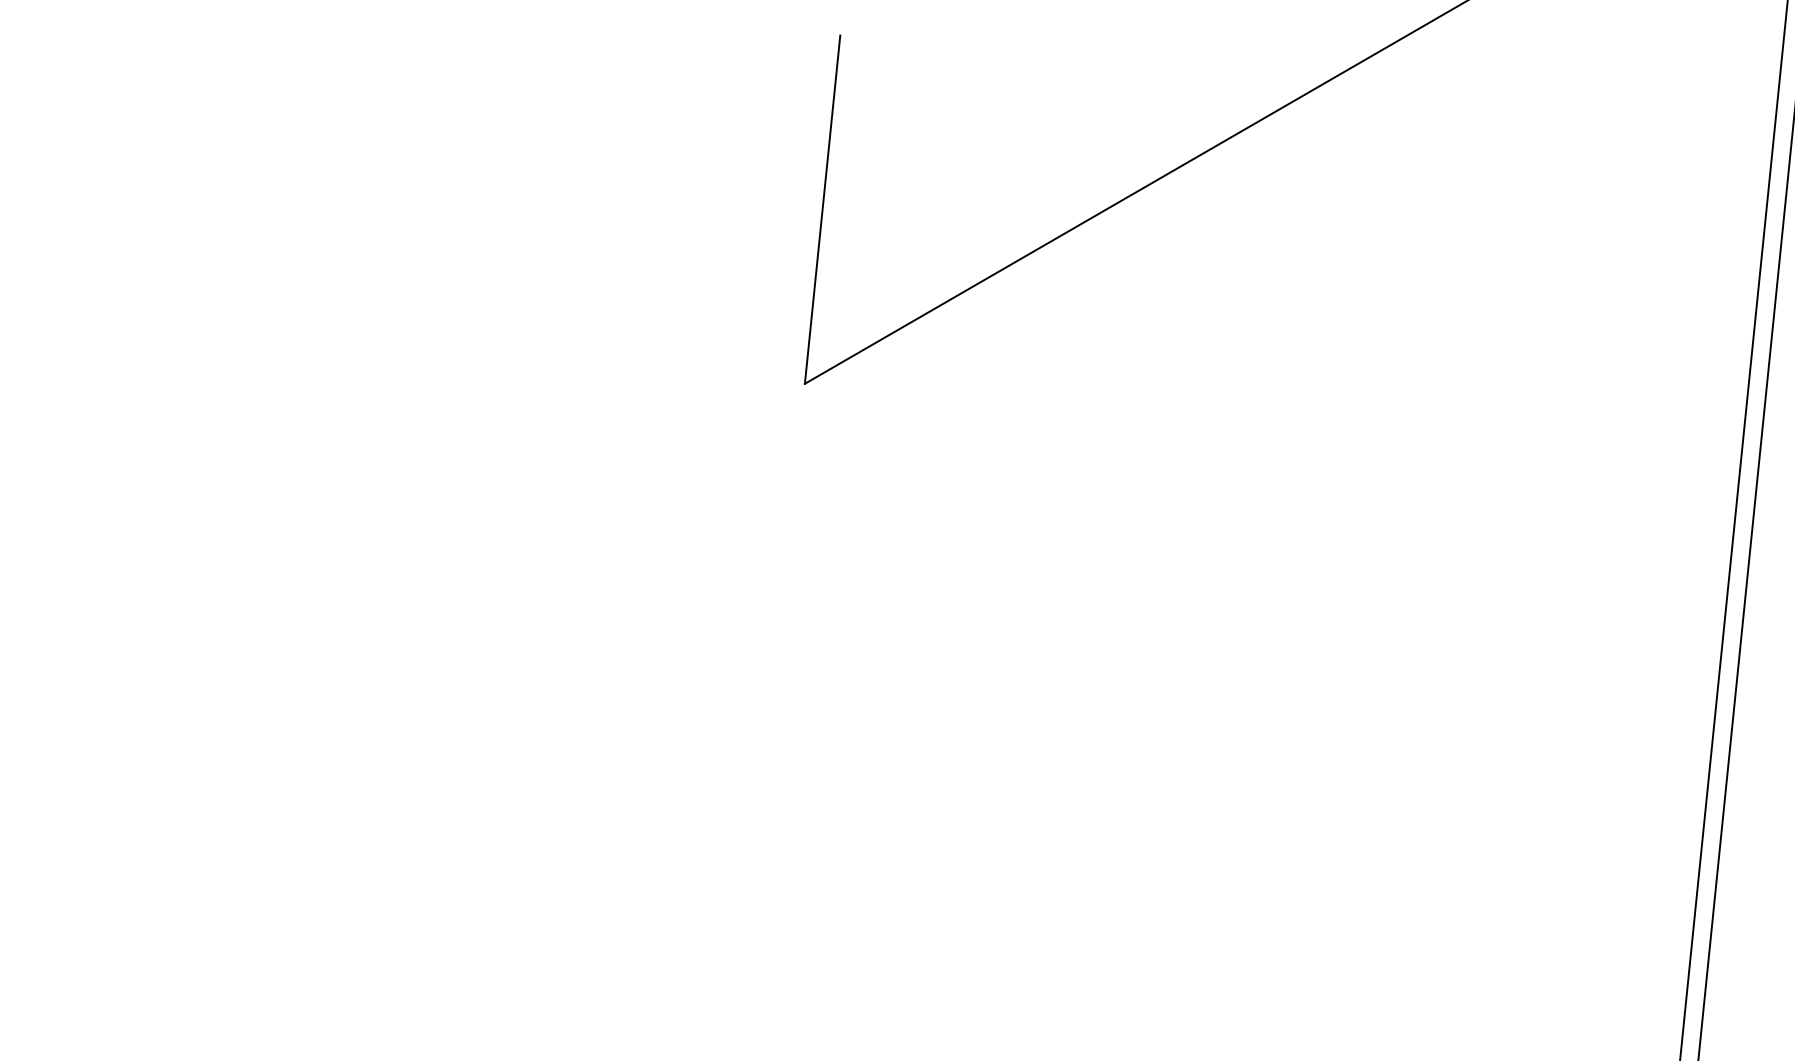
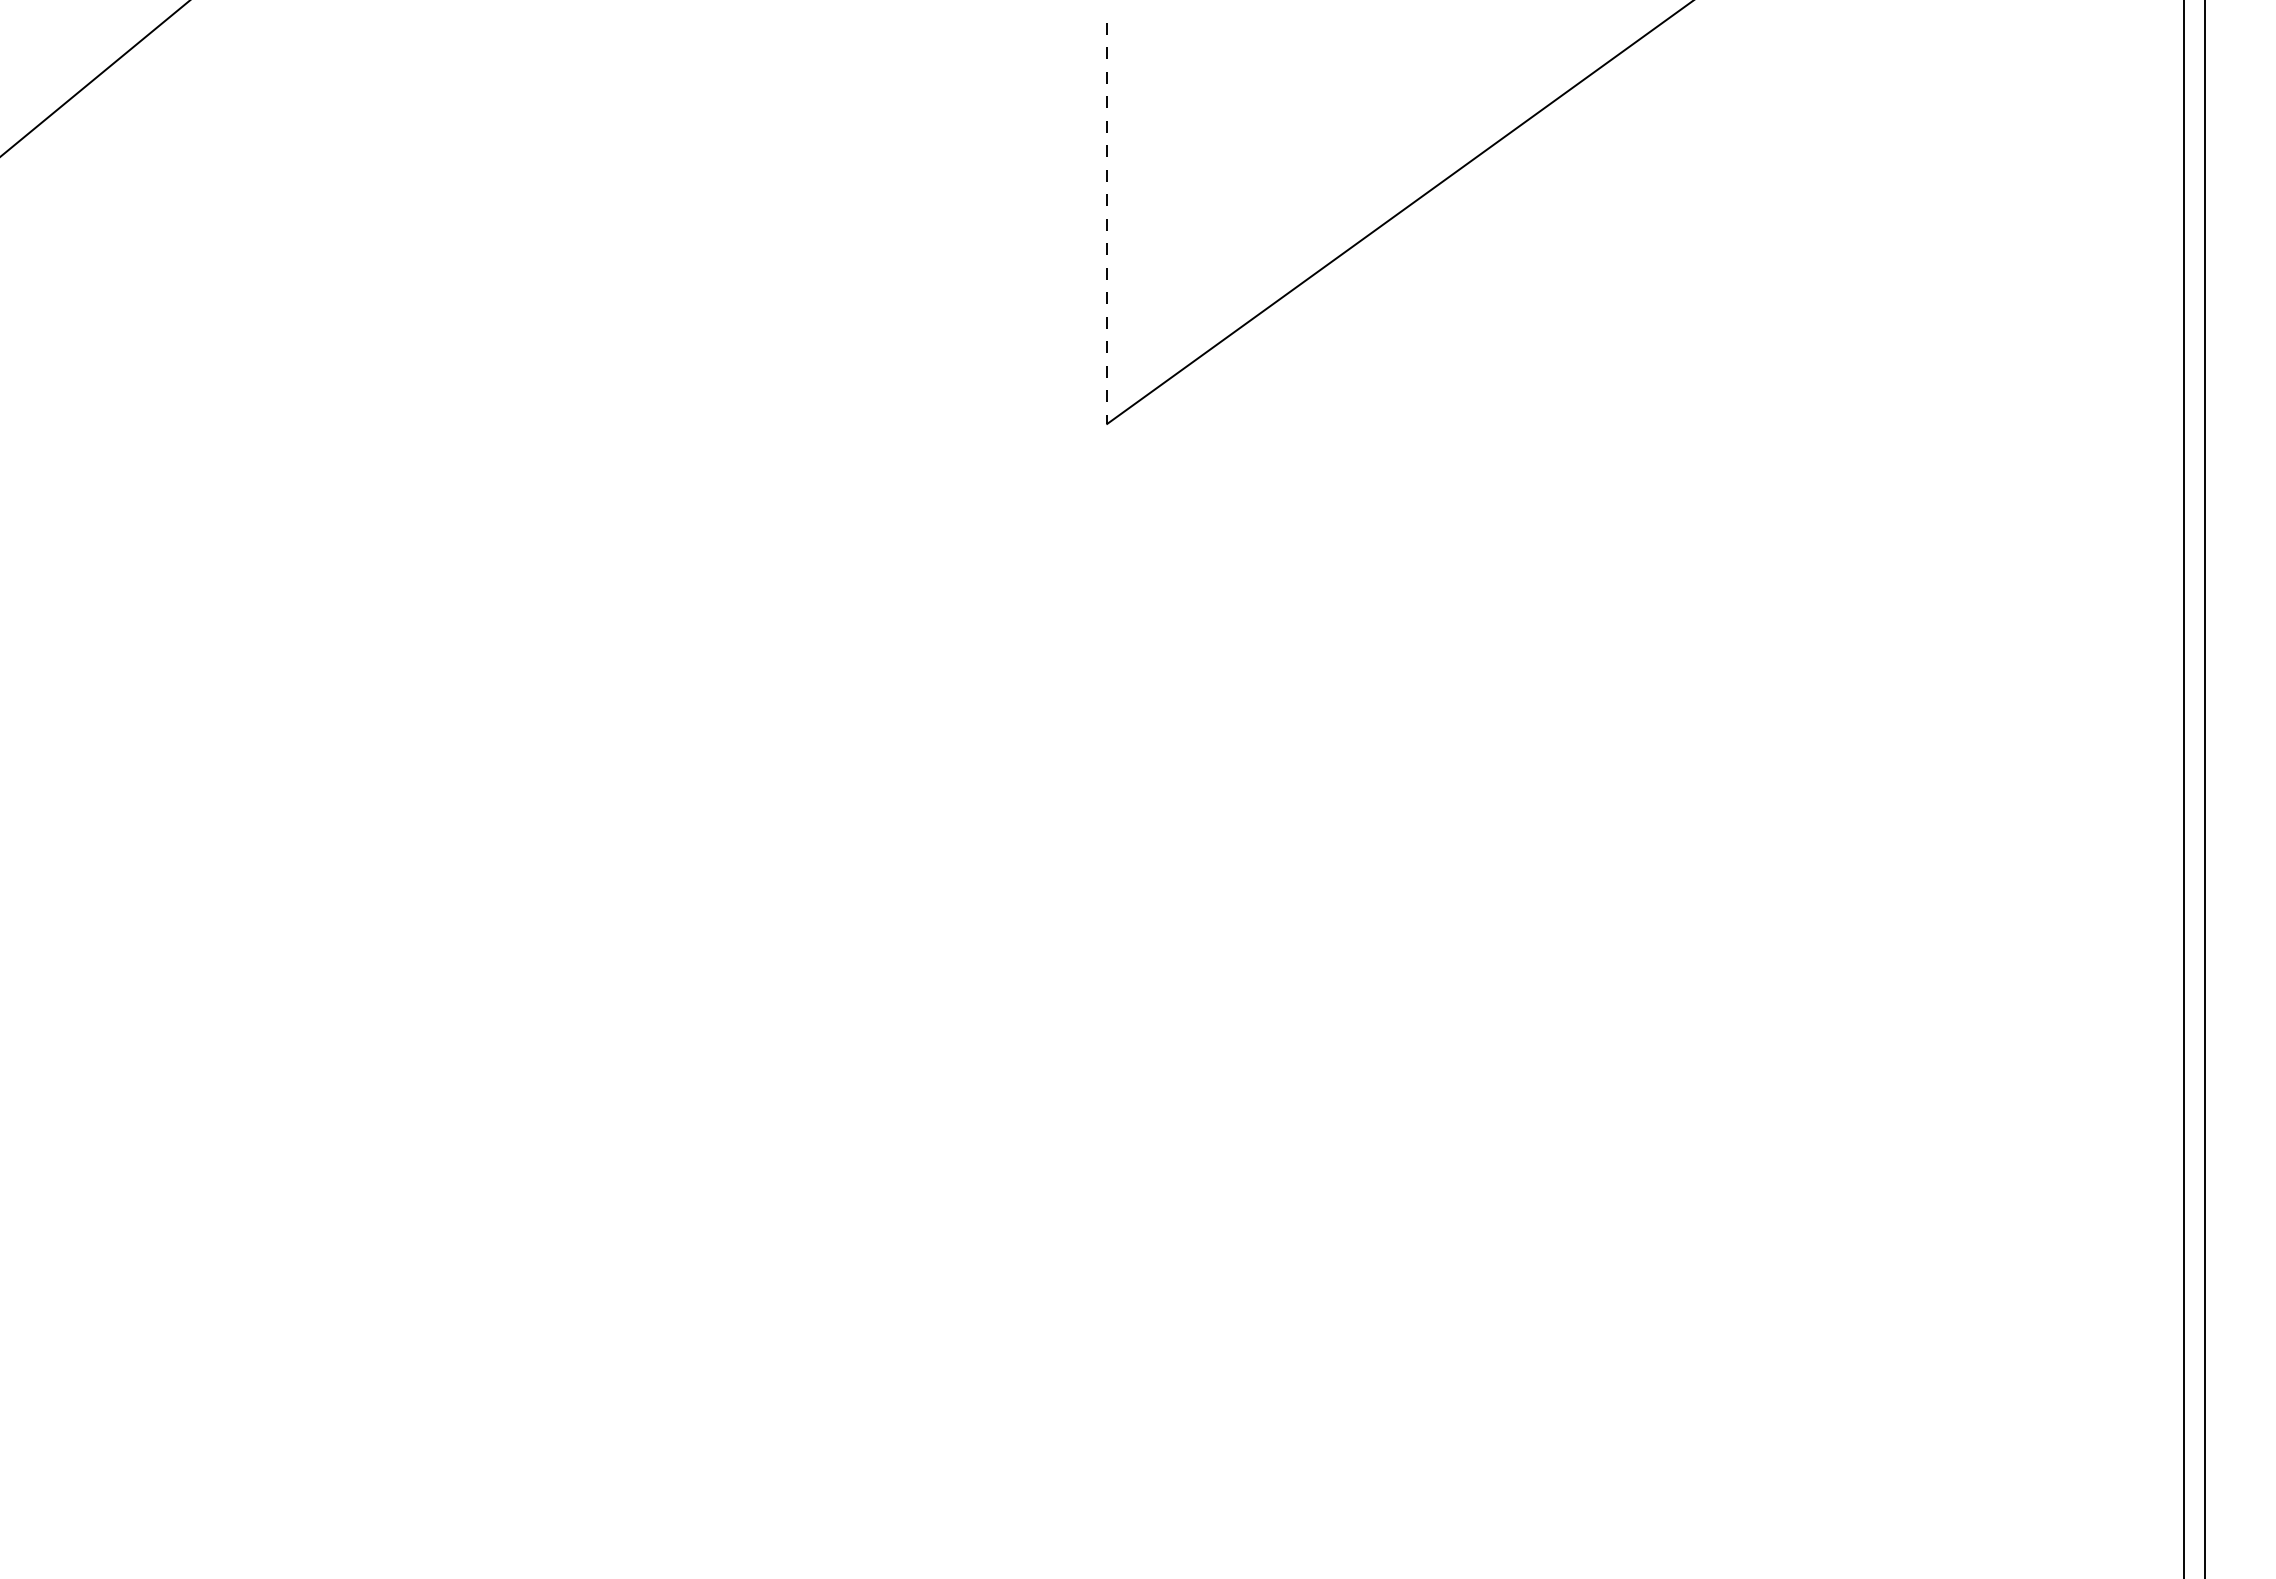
line: (822, 209) -> (1107, 223), solid -> dashed

